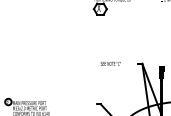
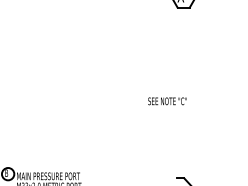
text: (110, 63) -> (166, 100), moved

